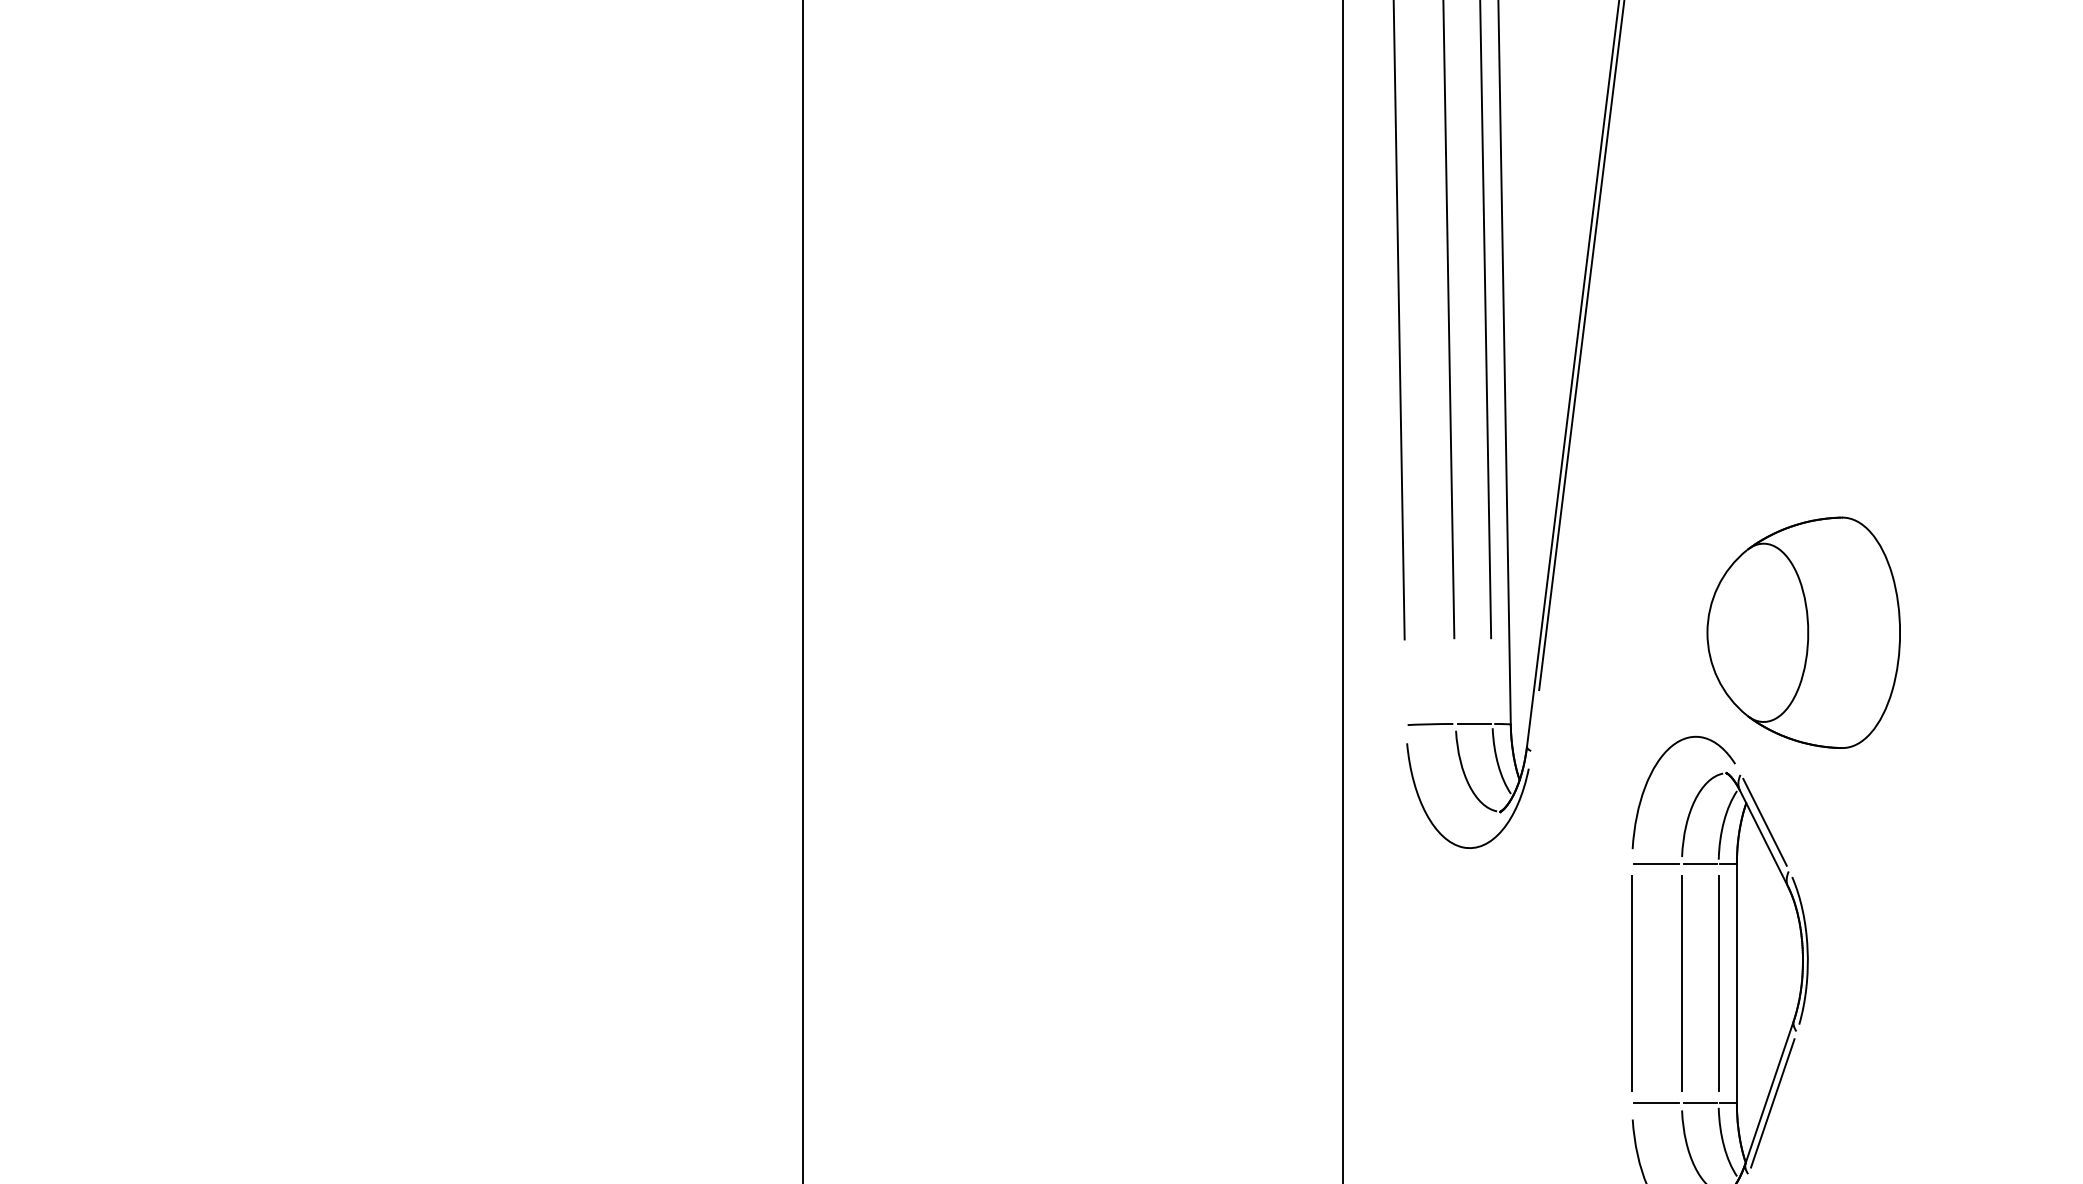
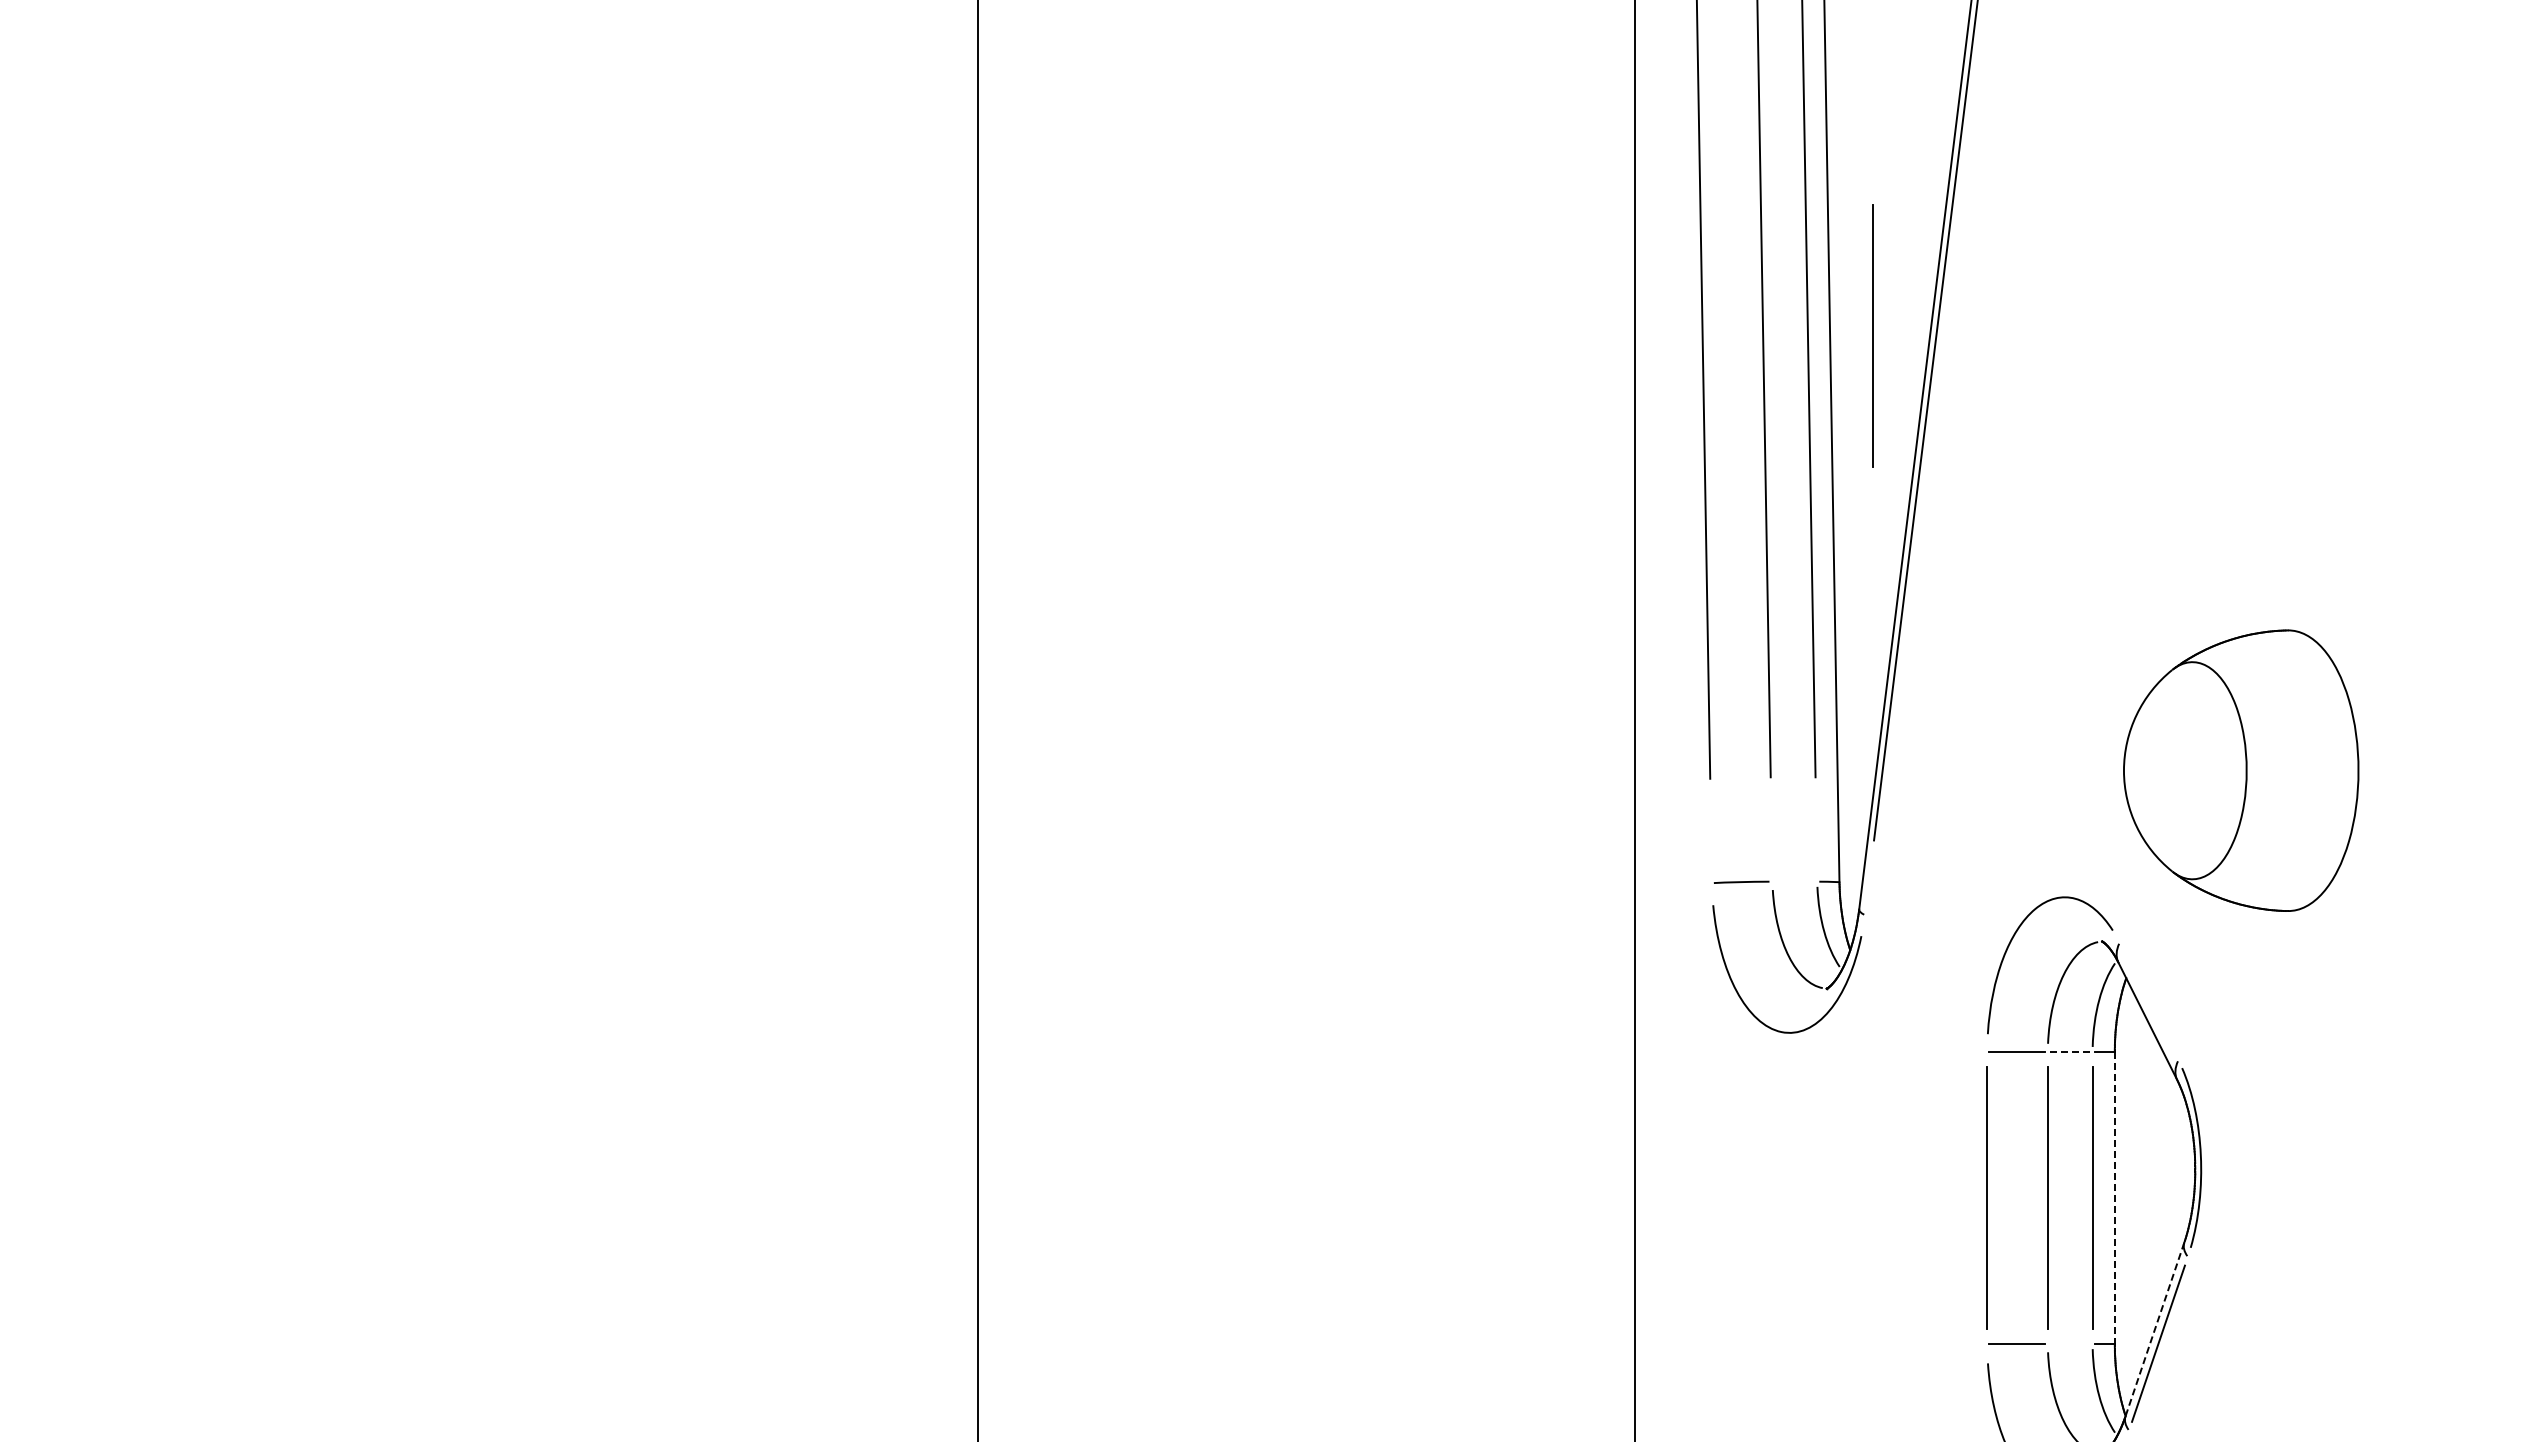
line: (1537, 275) -> (1872, 335), added
part: (1803, 632) -> (2241, 770), moved
line: (1473, 723) -> (1794, 881), removed
line: (1764, 822) -> (2148, 1001), removed
line: (1699, 864) -> (2069, 1052), solid -> dashed
line: (1736, 984) -> (2114, 1198), solid -> dashed
line: (1769, 1091) -> (2154, 1329), solid -> dashed
line: (1700, 1103) -> (2070, 1343), removed

